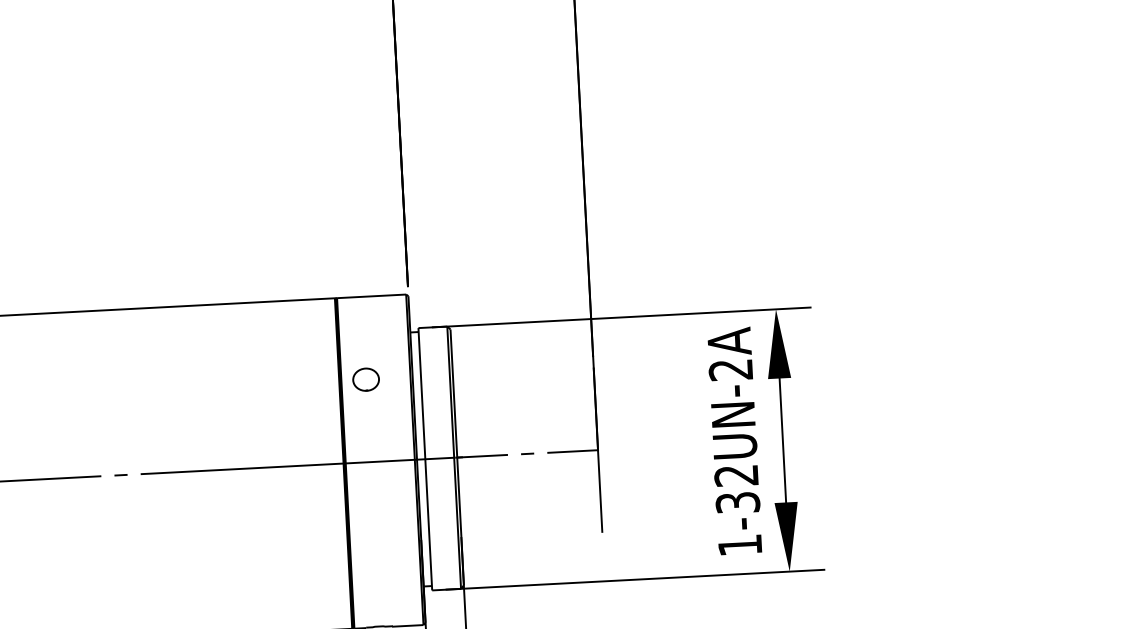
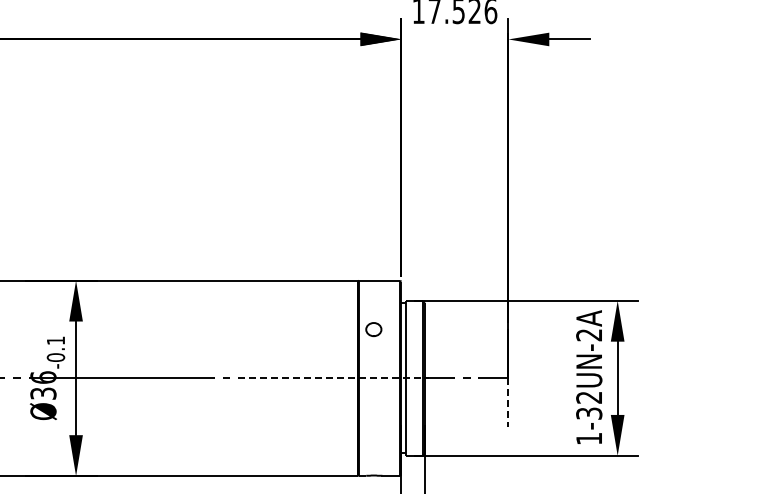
line: (298, 466) -> (331, 378), solid -> dashed
line: (600, 492) -> (508, 403), solid -> dashed

